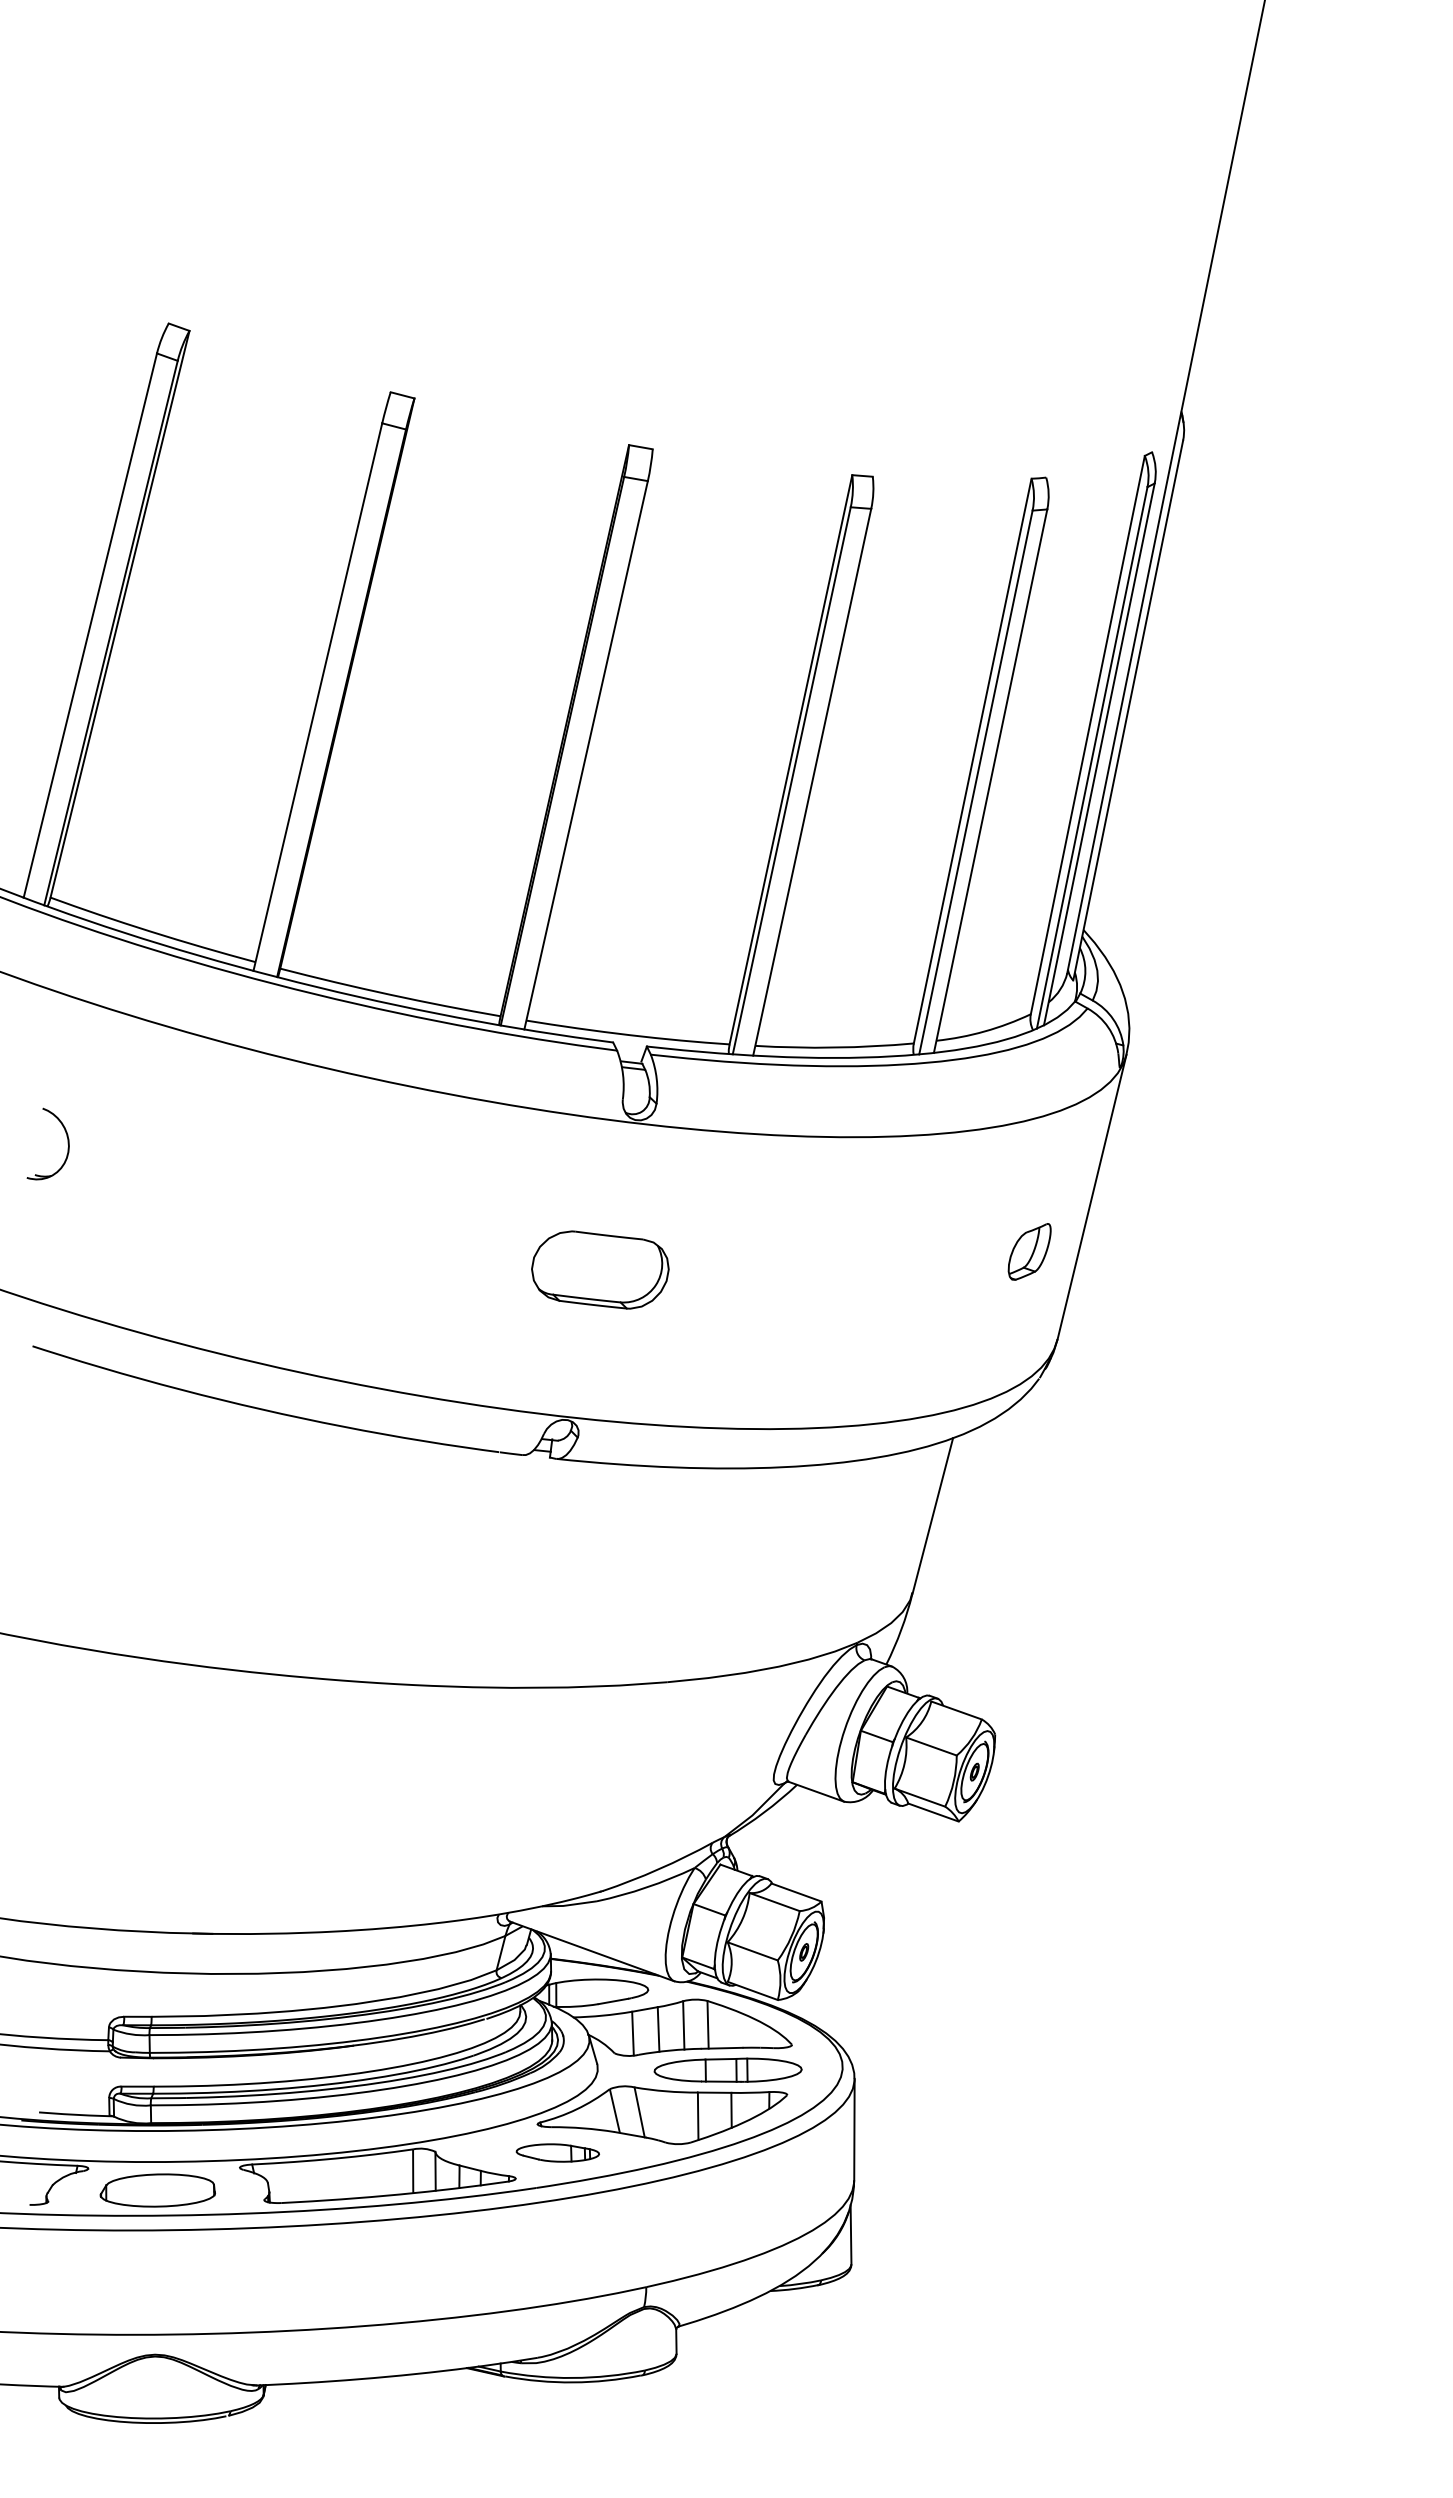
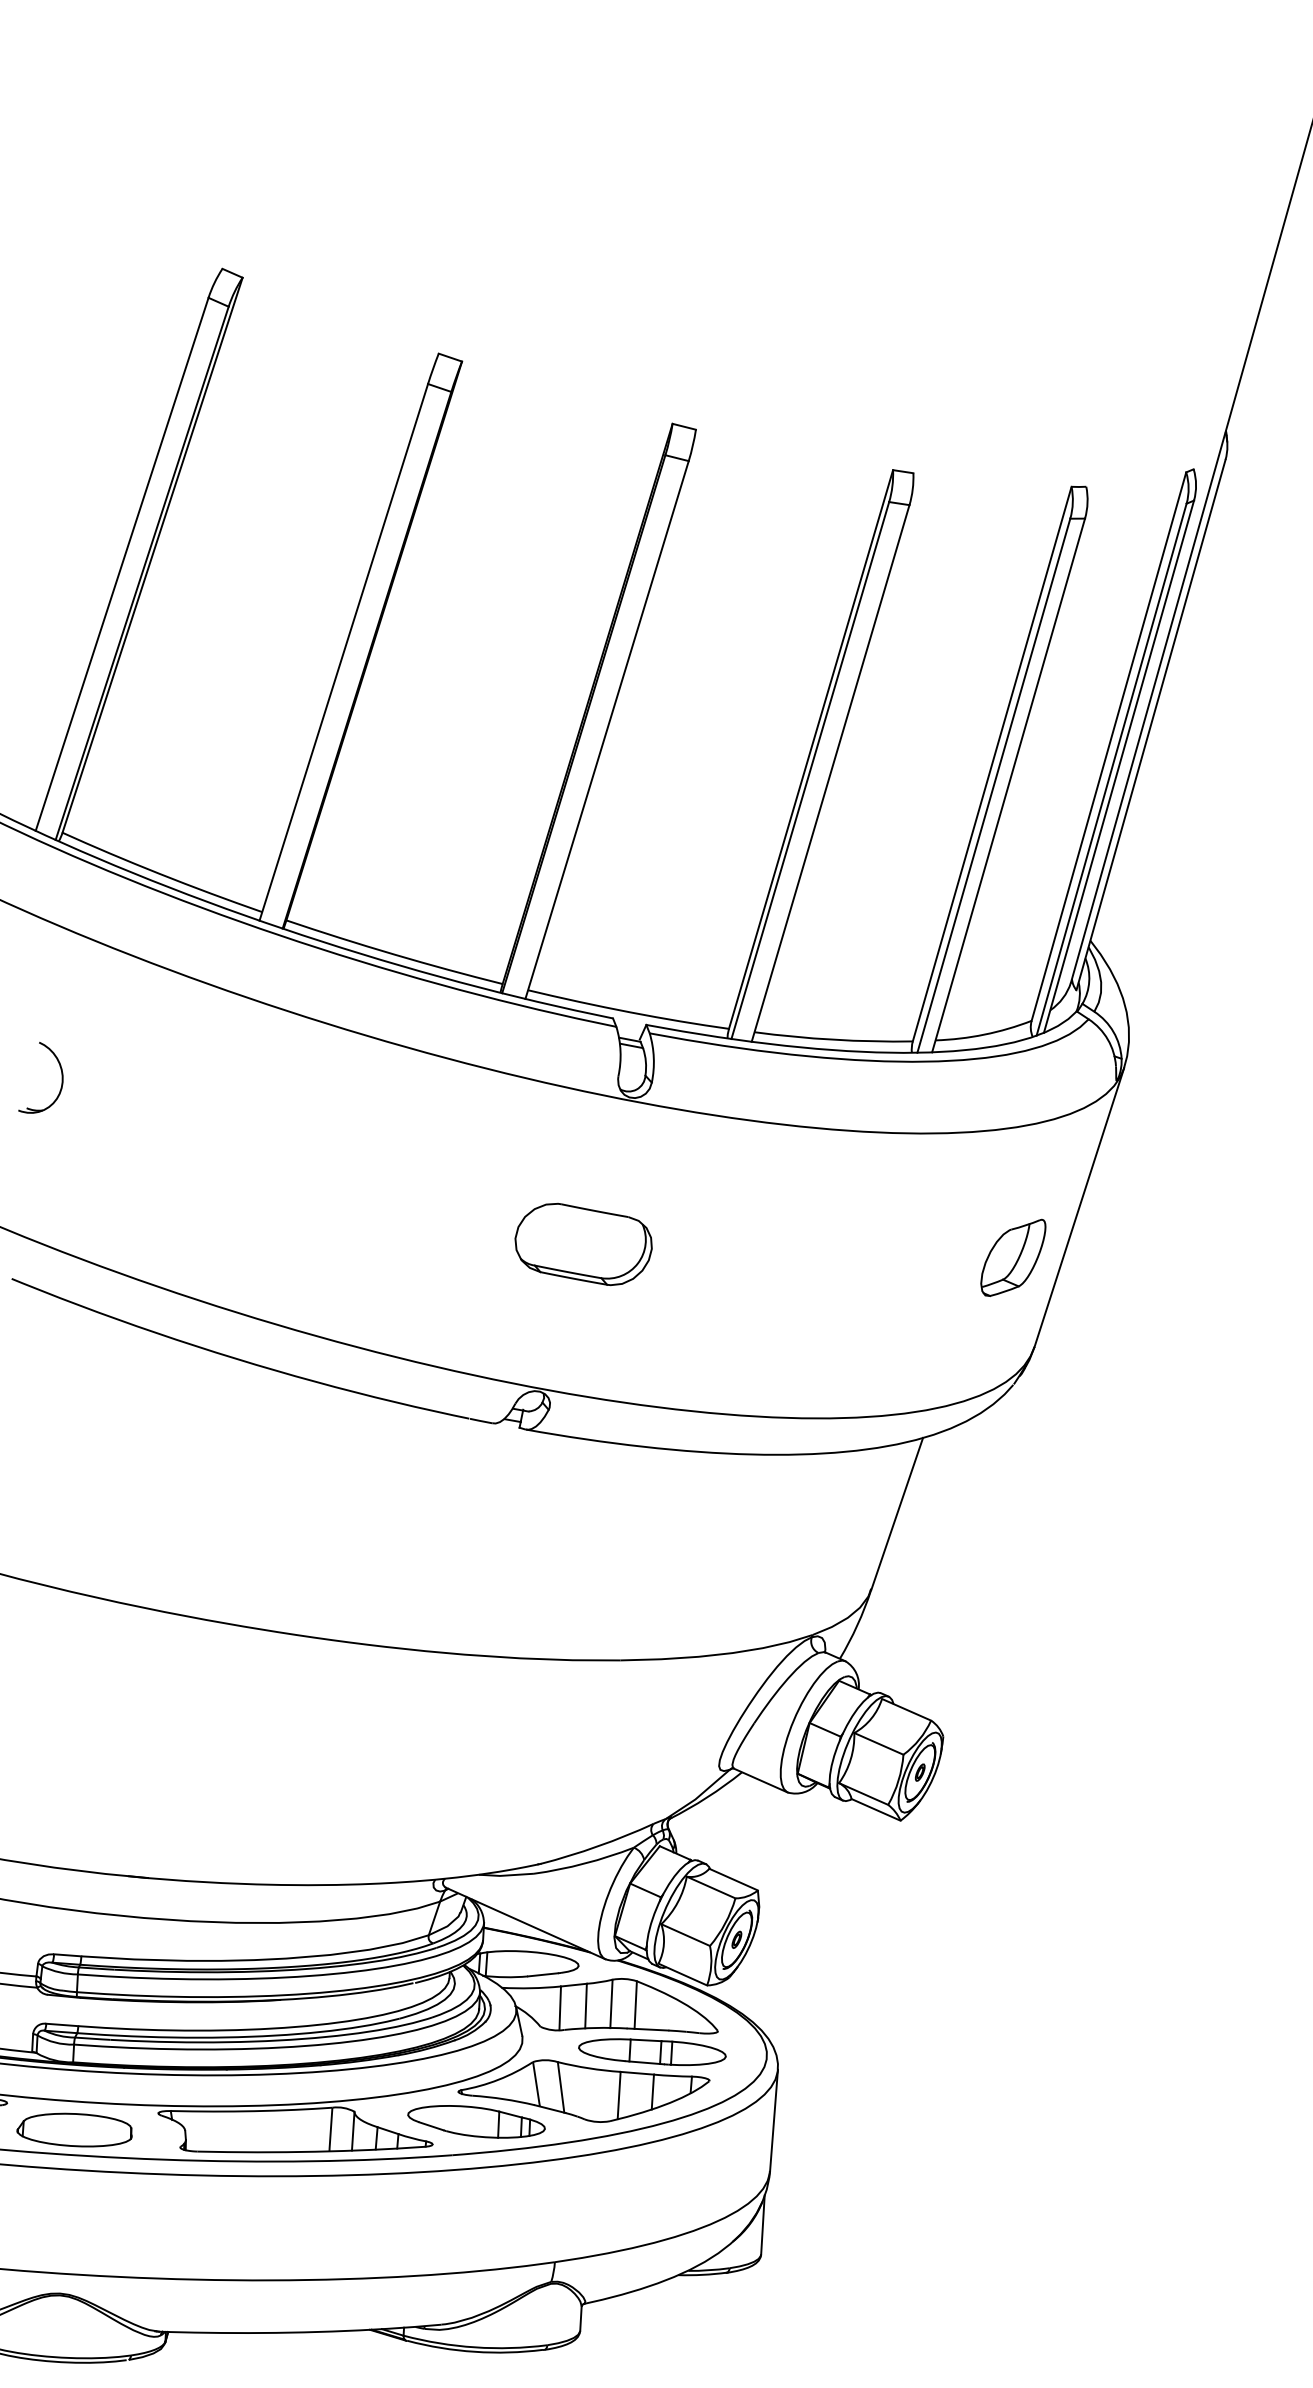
part: (1029, 1251) -> (1012, 1257), size x1.43
part: (557, 2152) -> (476, 2121), size x1.67

